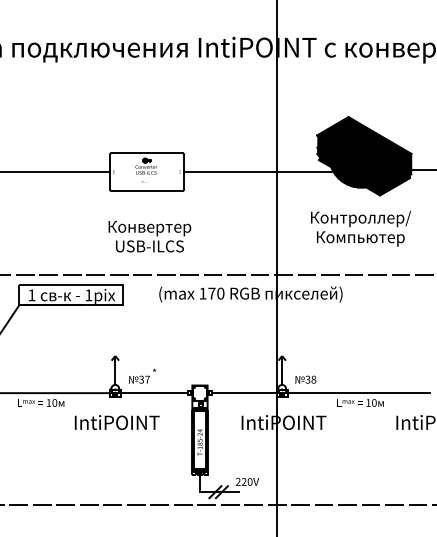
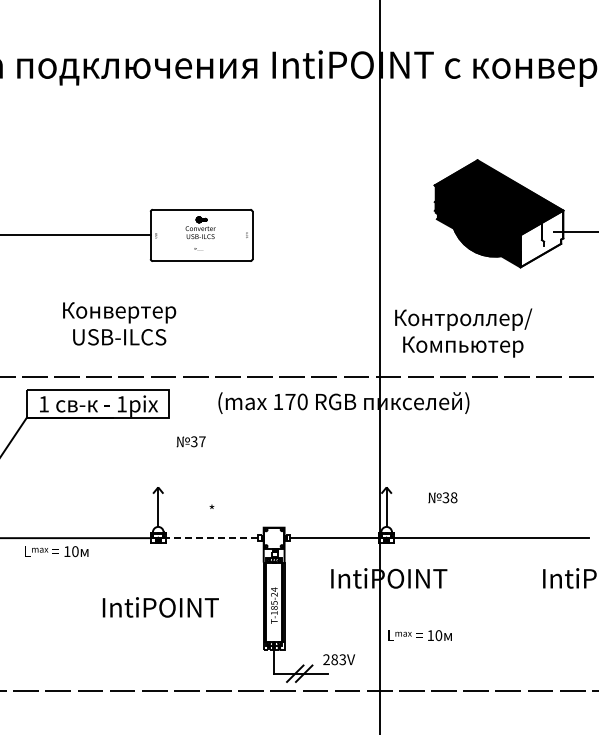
line: (264, 172) -> (362, 235), removed
fill: (395, 174) -> (541, 238), removed
text: (360, 228) -> (463, 332), moved
text: (149, 236) -> (119, 323), moved
text: (138, 379) -> (190, 441), moved
text: (305, 379) -> (442, 497), moved
line: (154, 393) -> (211, 538), solid -> dashed
text: (360, 402) -> (419, 635), moved
text: (116, 422) -> (160, 607), moved
text: (246, 481) -> (338, 659), 220V -> 283V

